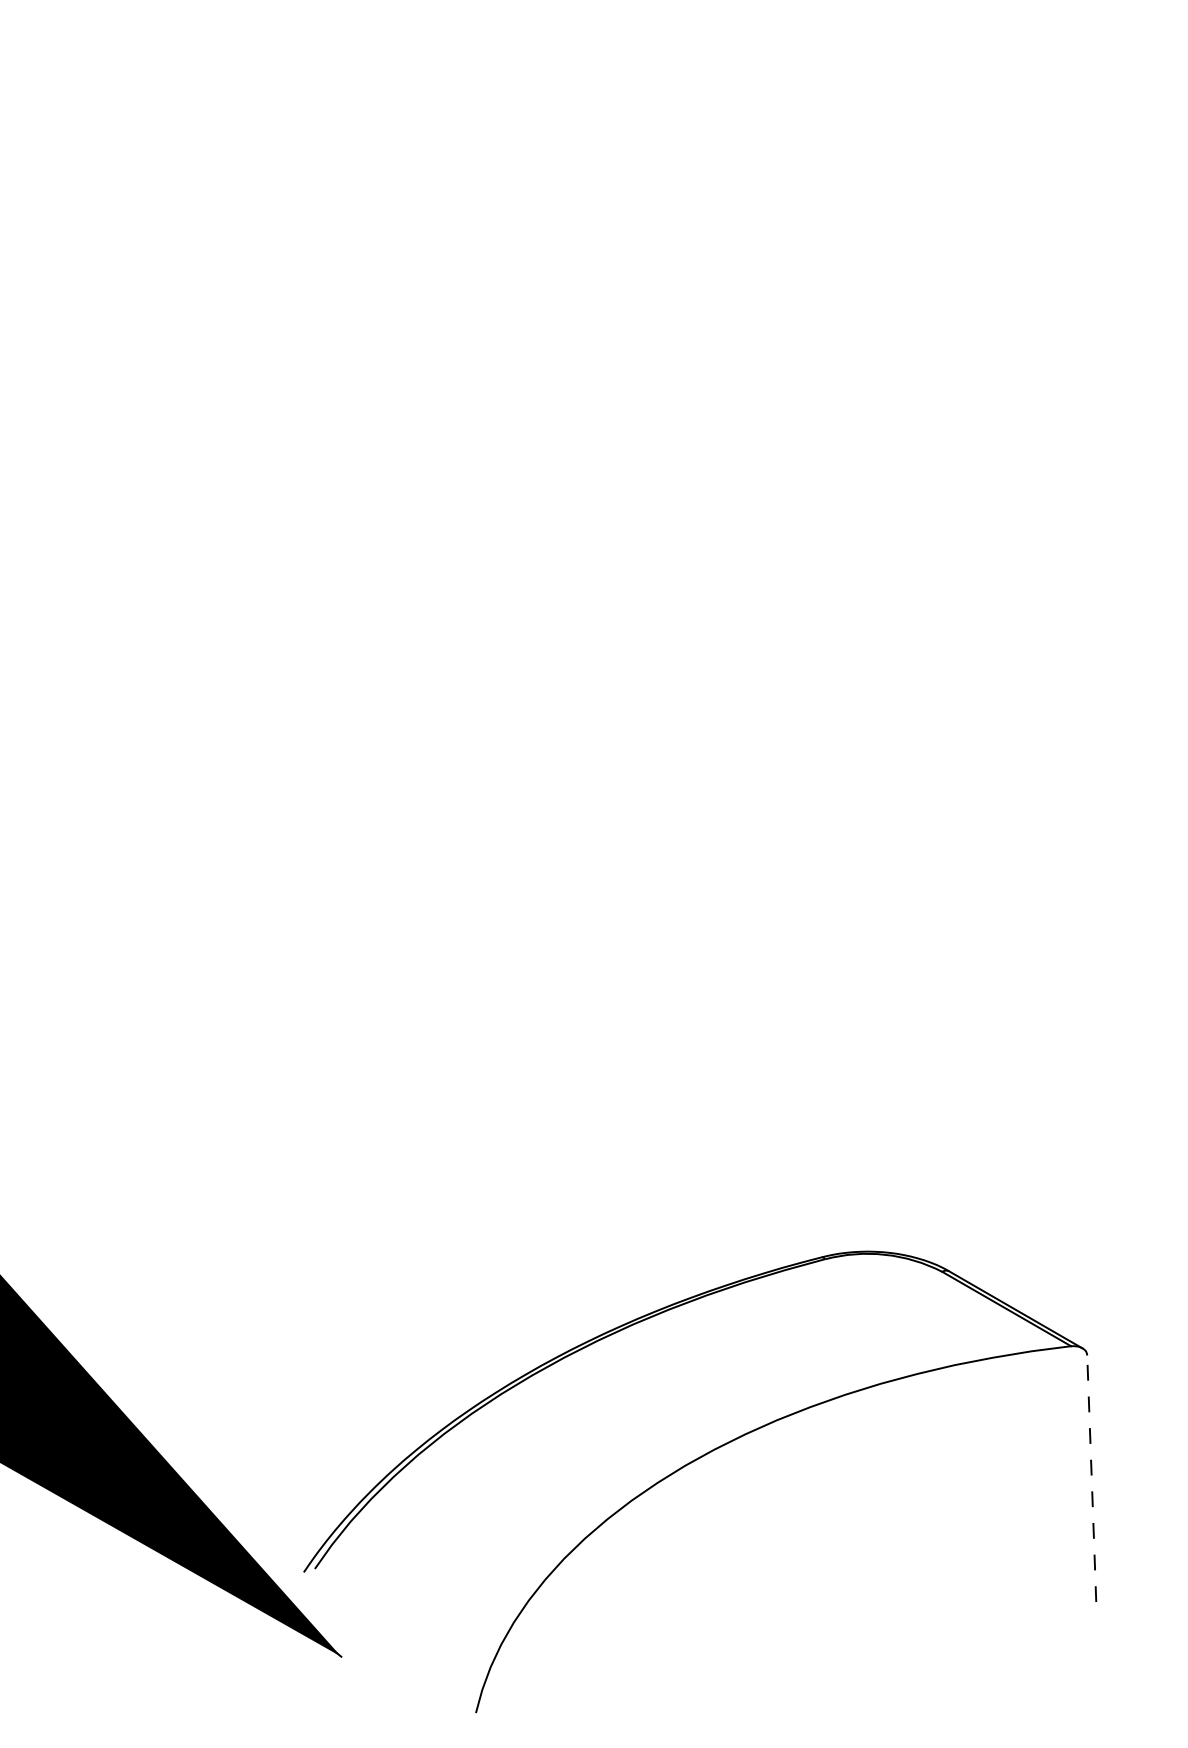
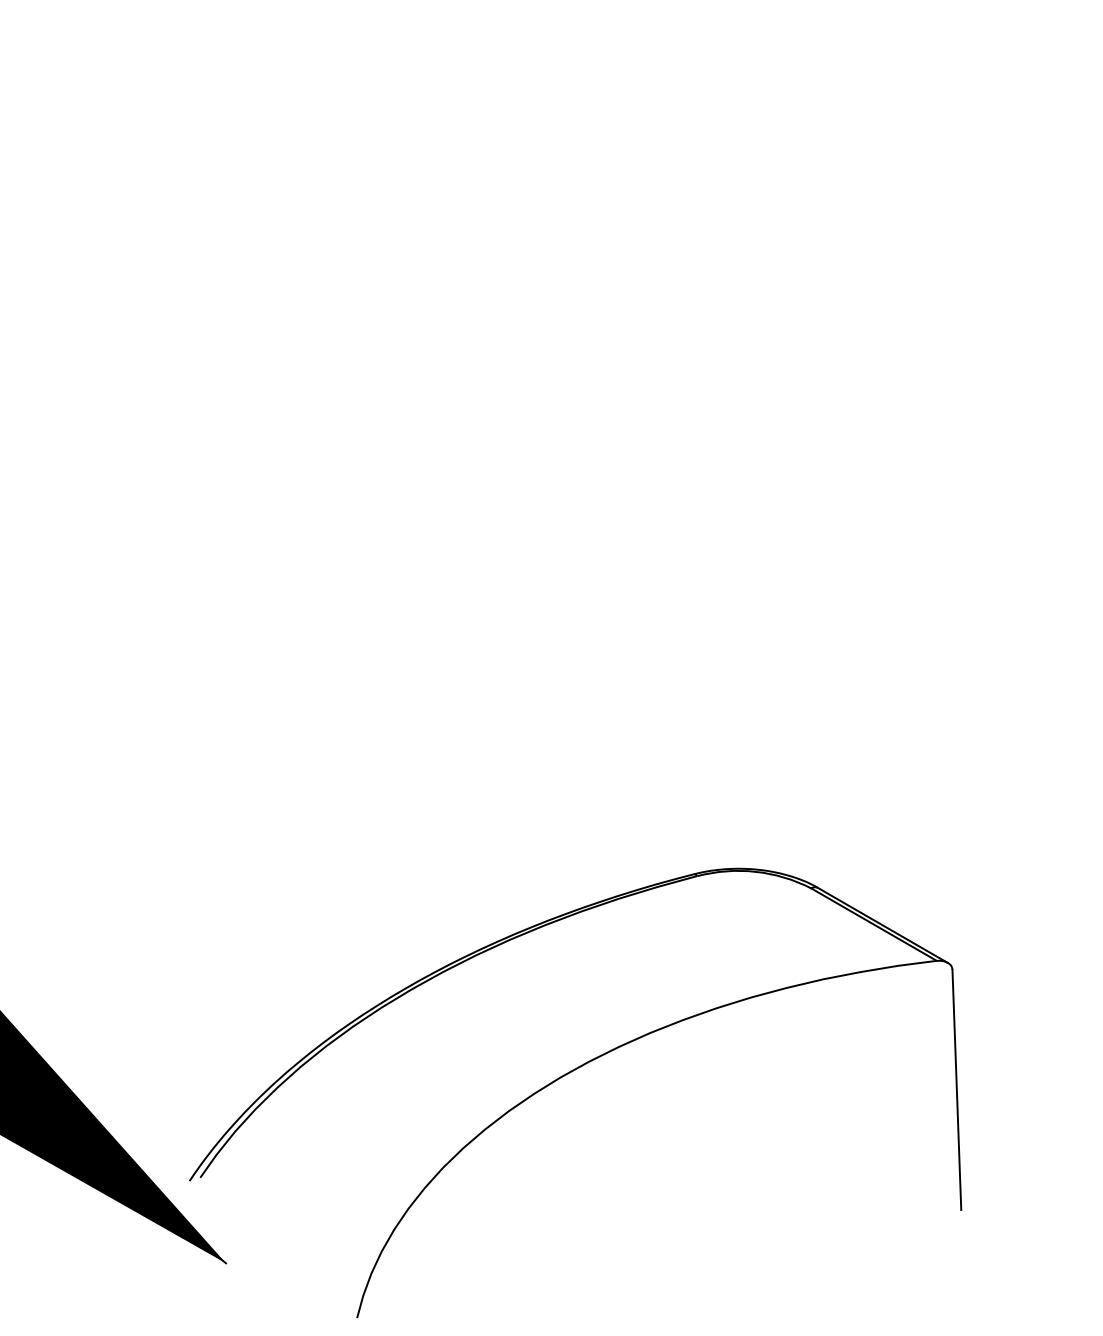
line: (1091, 1478) -> (956, 1089), dashed -> solid

